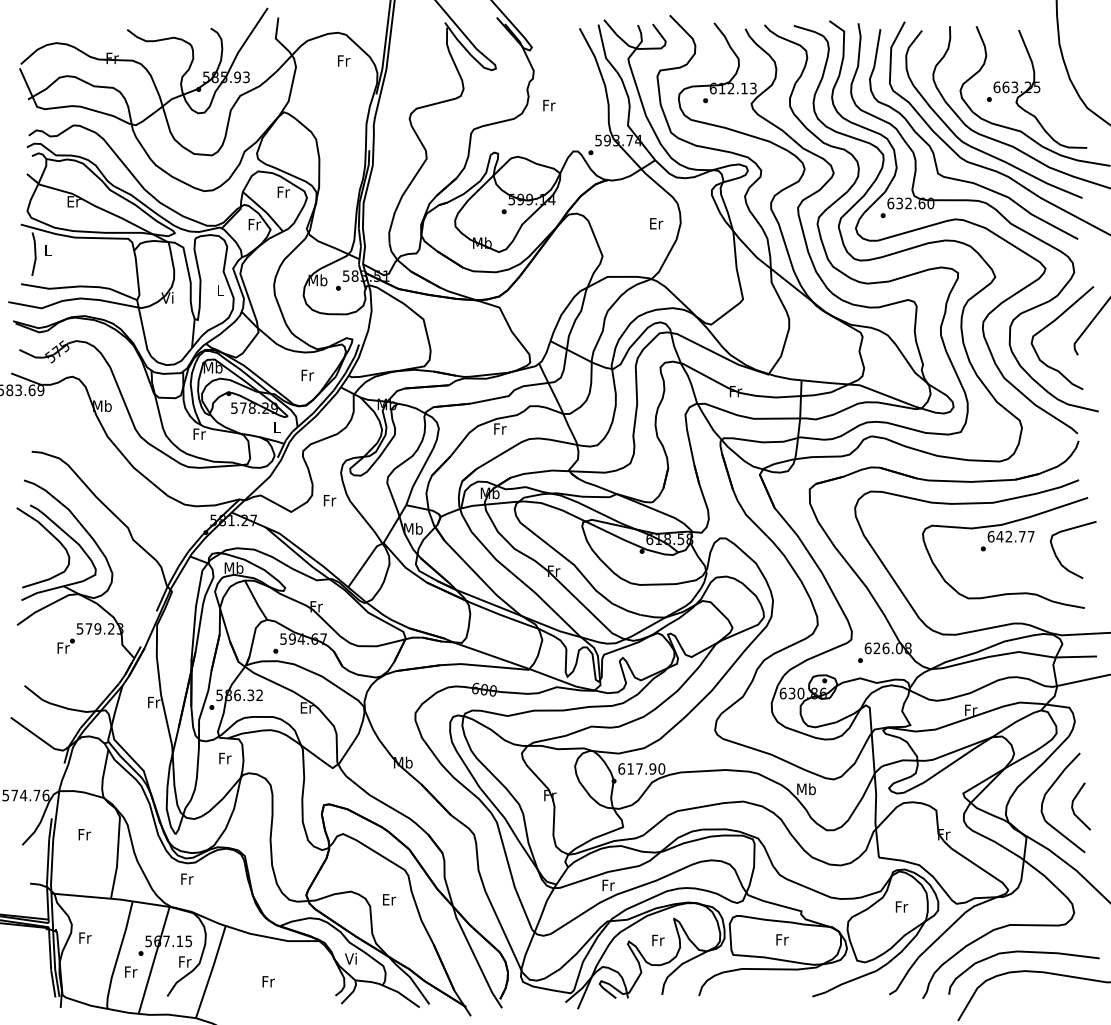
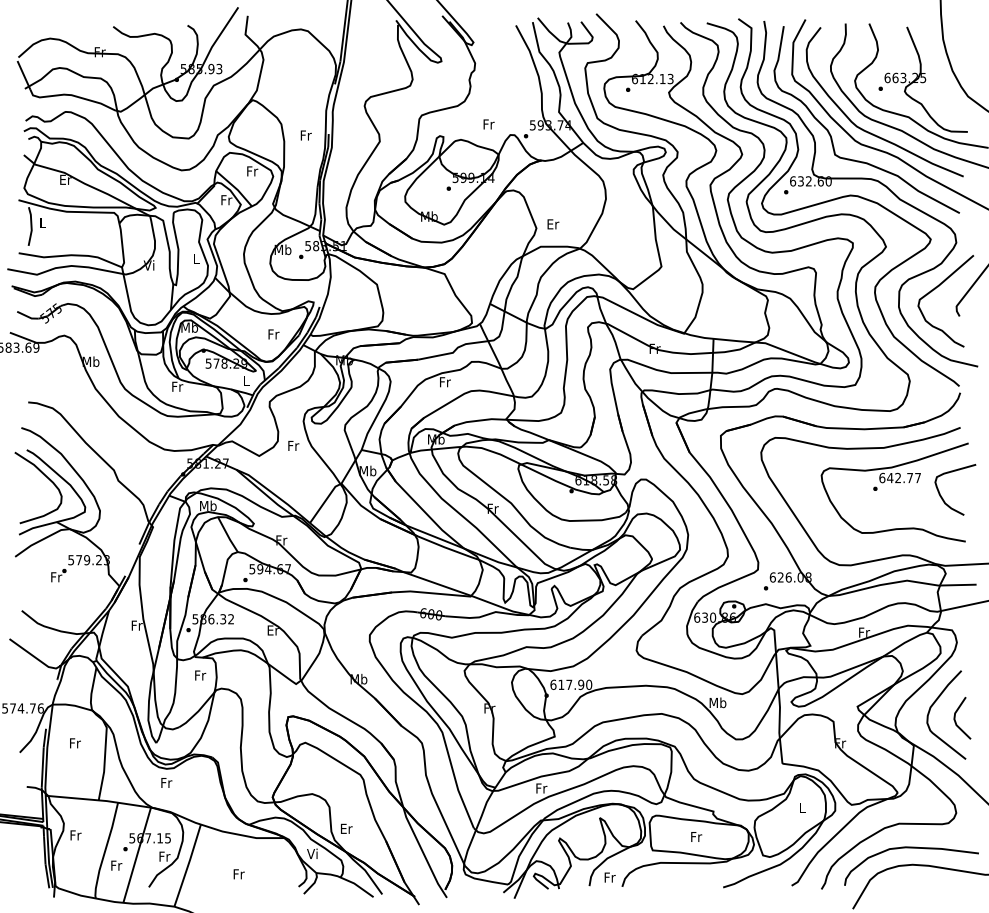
text: (344, 60) -> (306, 135), moved
text: (549, 105) -> (489, 124), moved
text: (656, 223) -> (553, 224), moved
text: (389, 899) -> (346, 828), moved
text: (901, 906) -> (802, 807), Fr -> L
text: (658, 940) -> (610, 877), moved

